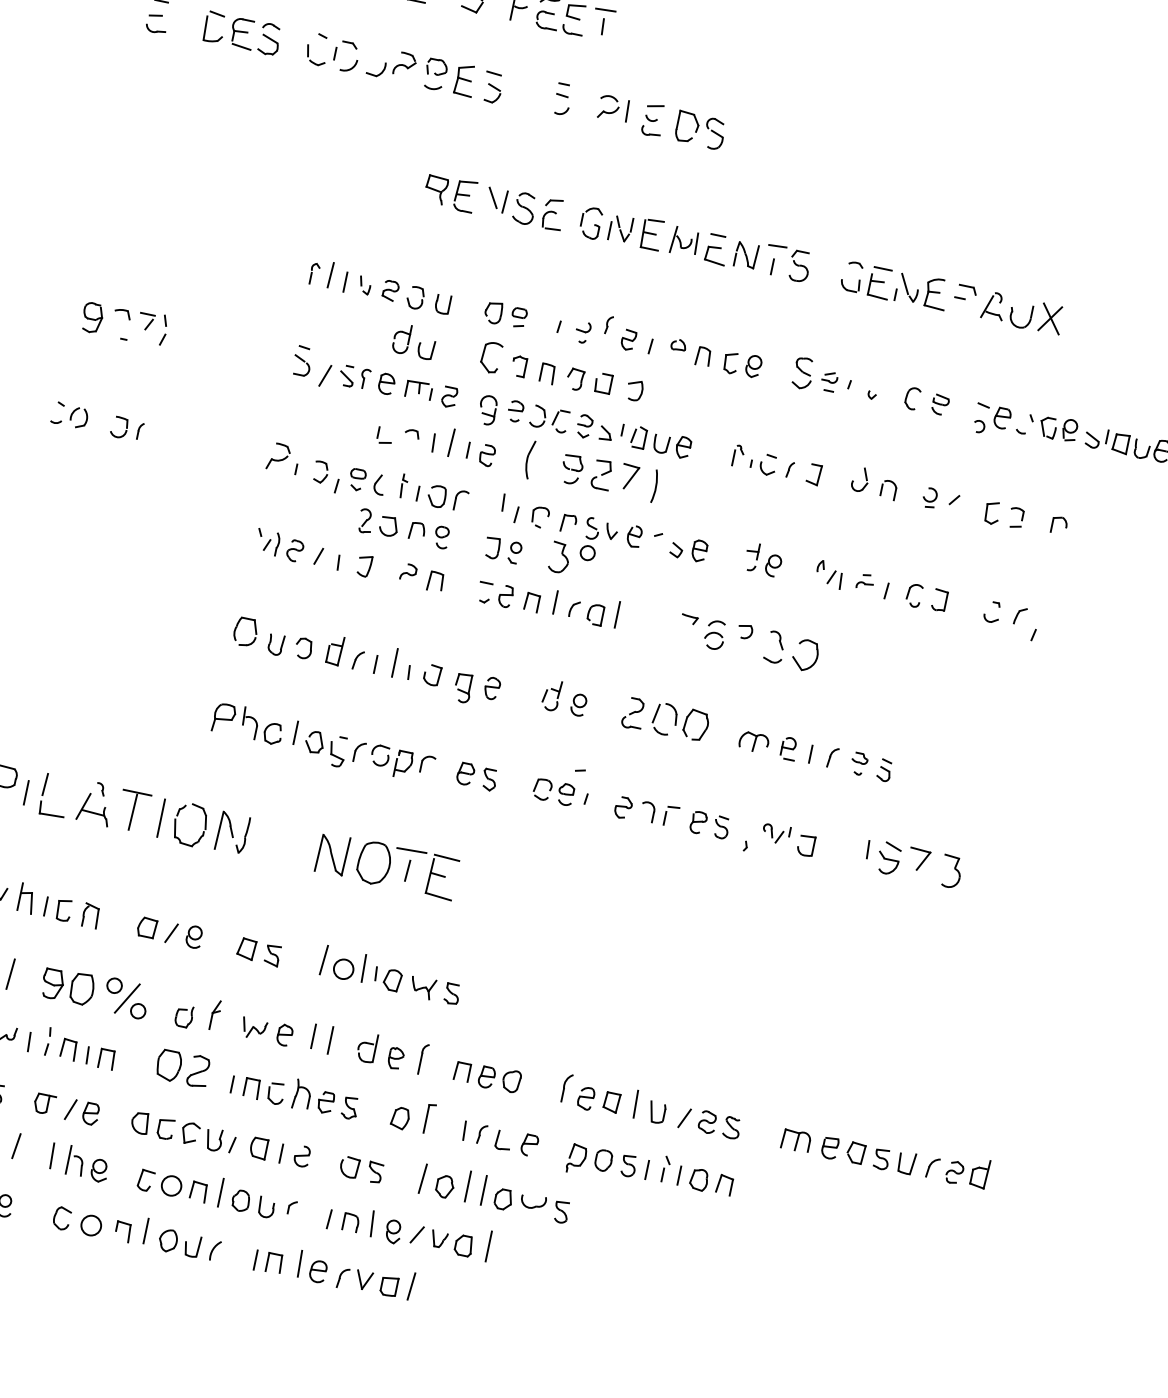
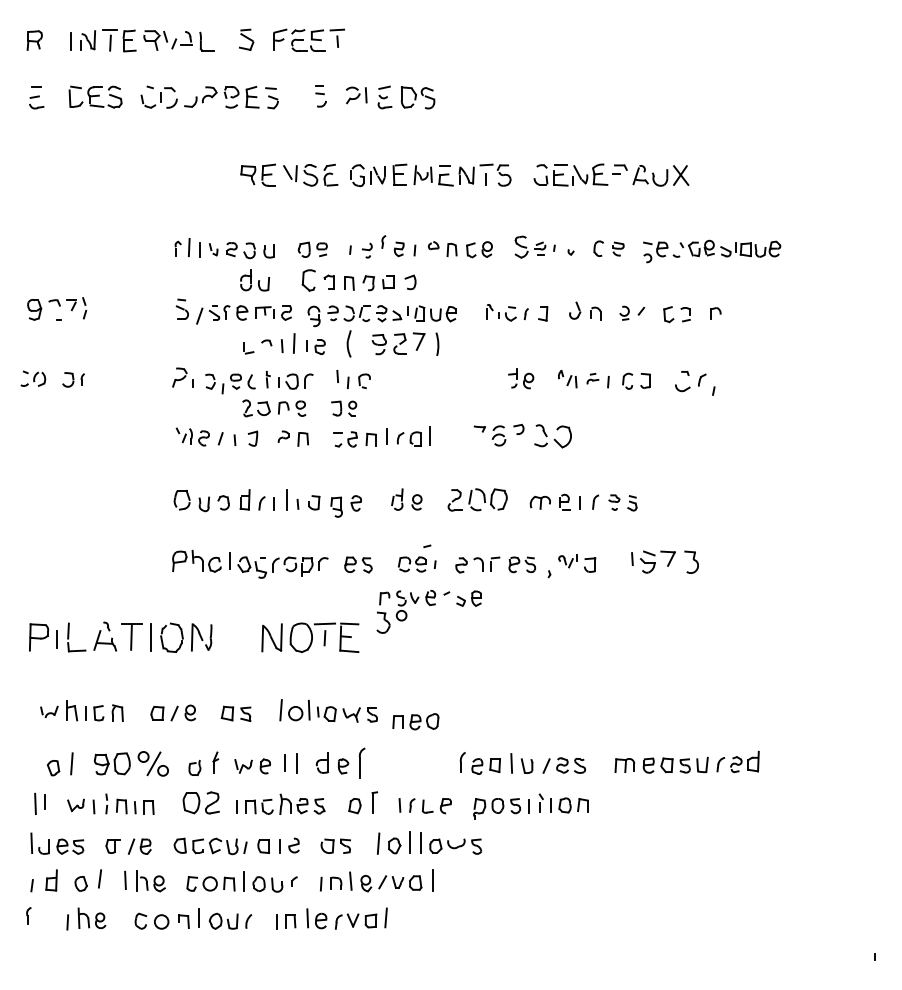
part: (627, 555) -> (428, 611), moved
part: (992, 612) -> (682, 381), size x1.4
part: (422, 1058) -> (361, 762), size x1.4
part: (487, 1076) -> (415, 721), moved

